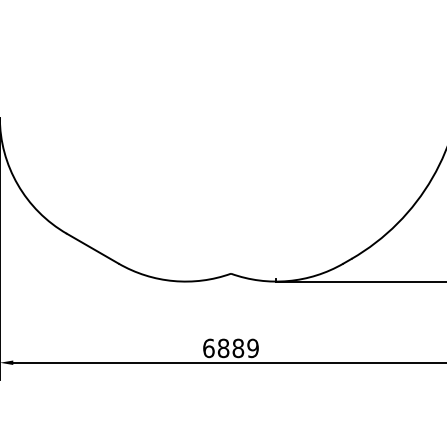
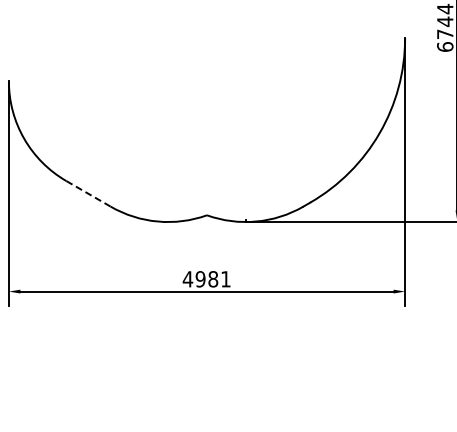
line: (92, 248) -> (88, 193), solid -> dashed
text: (230, 348) -> (206, 279), 6889 -> 4981

